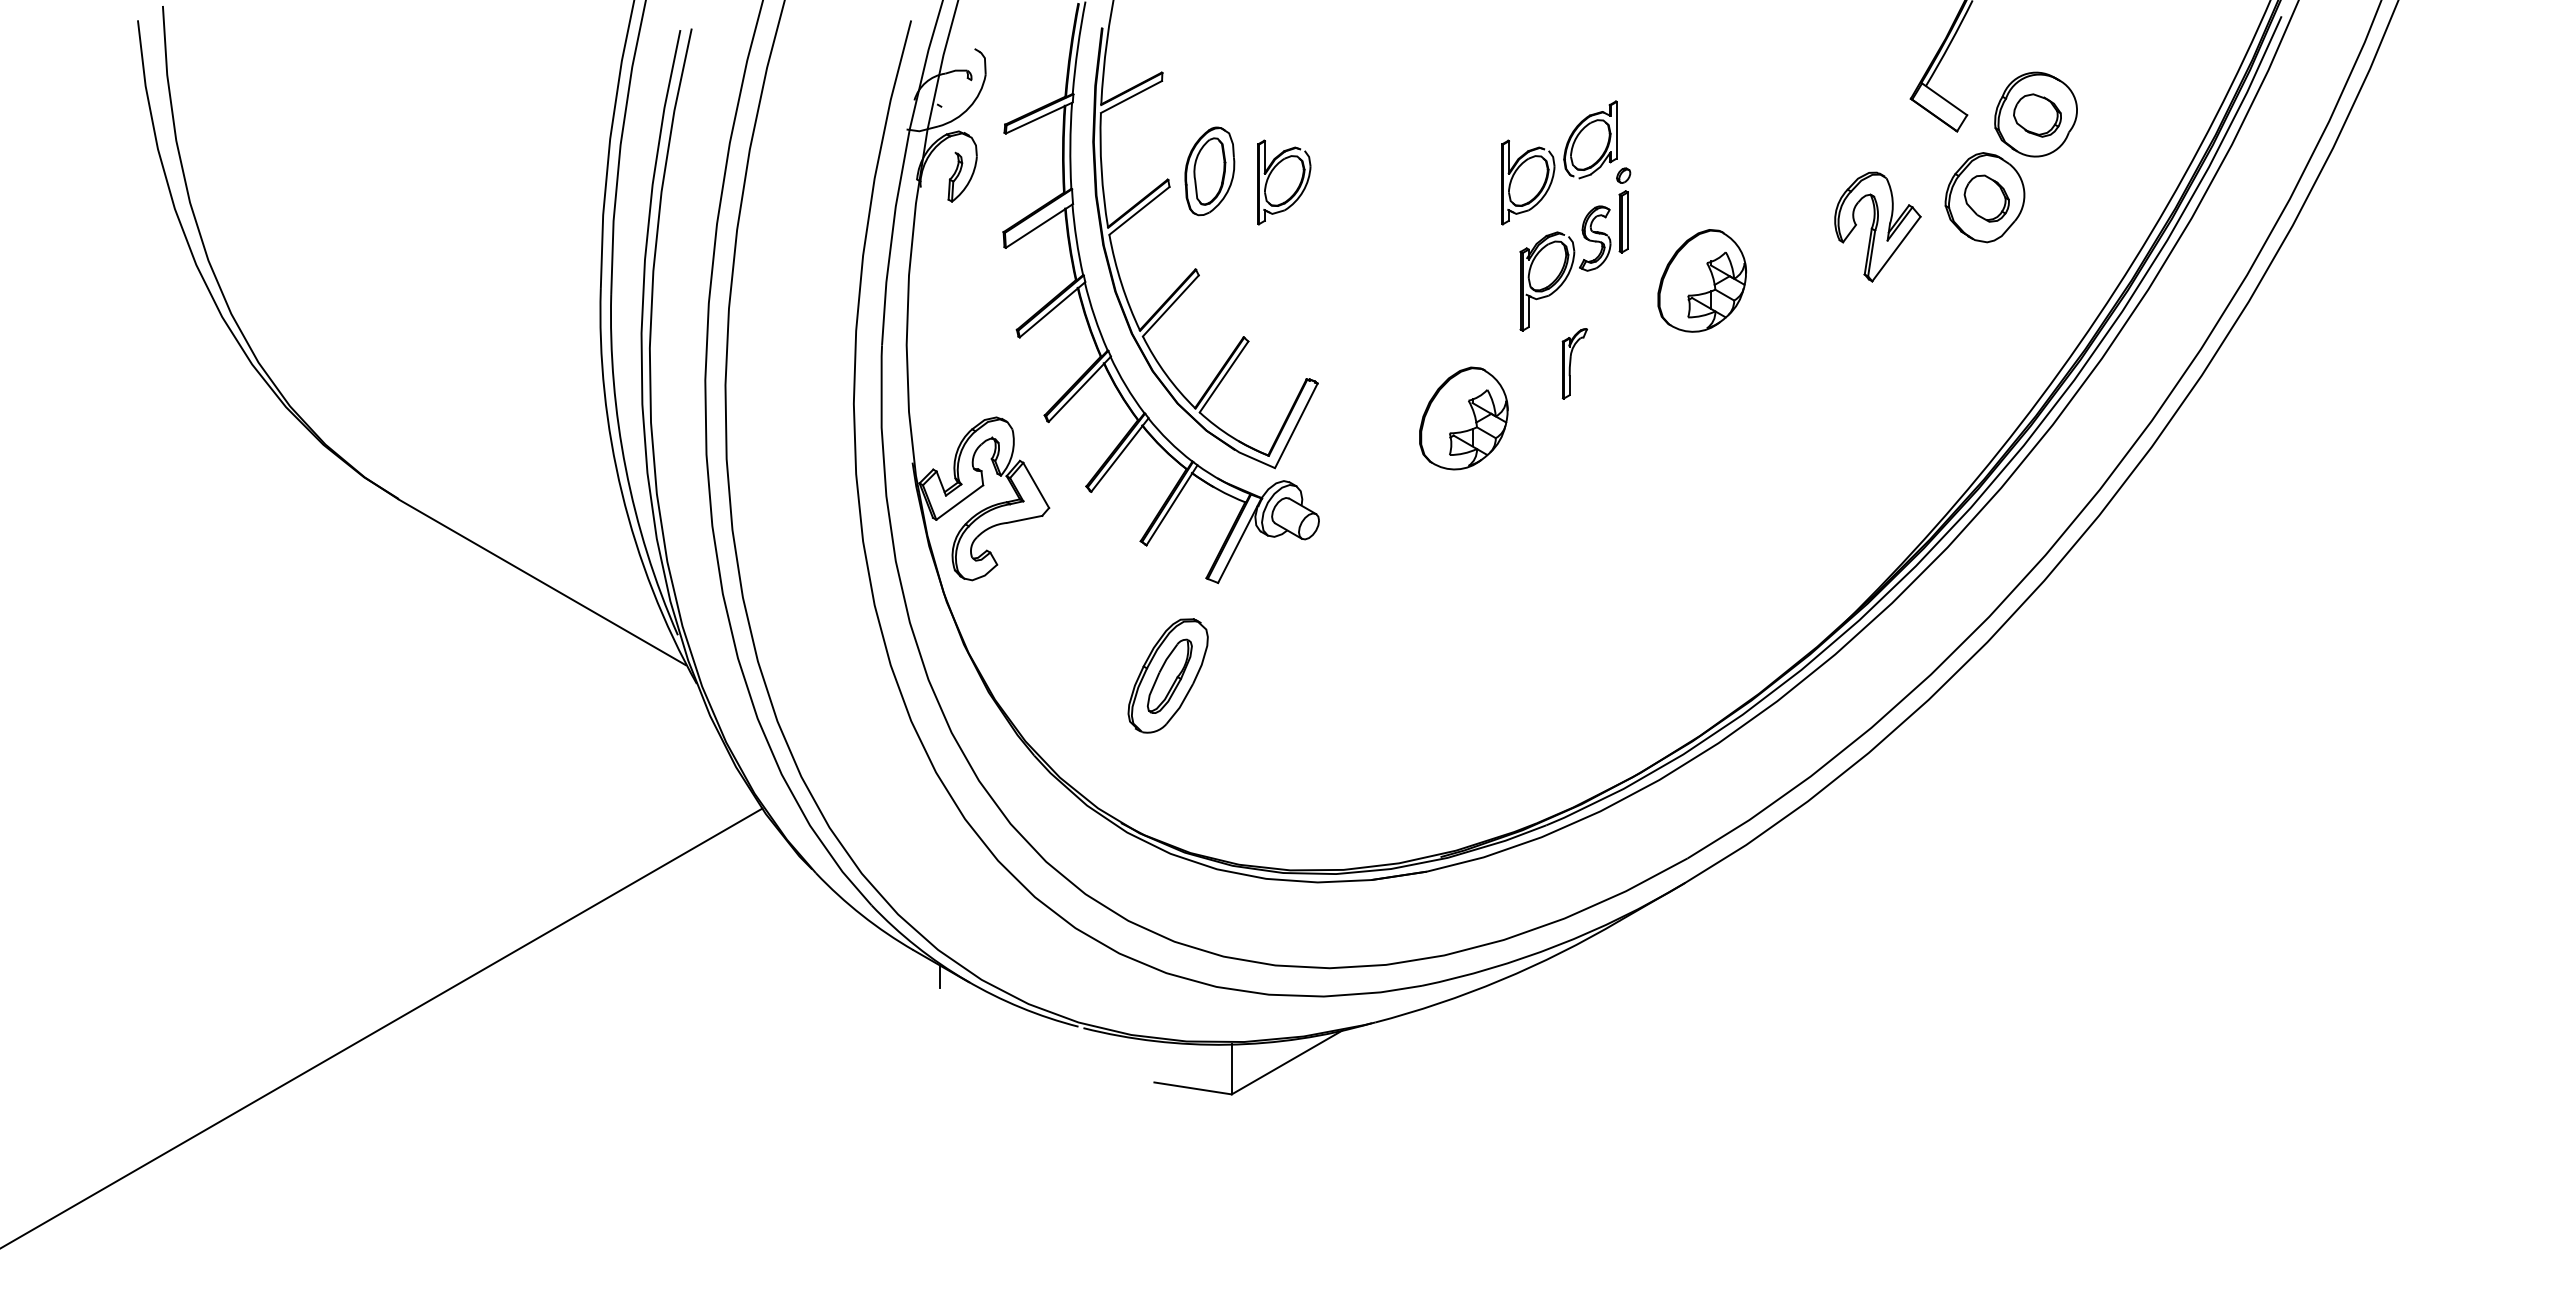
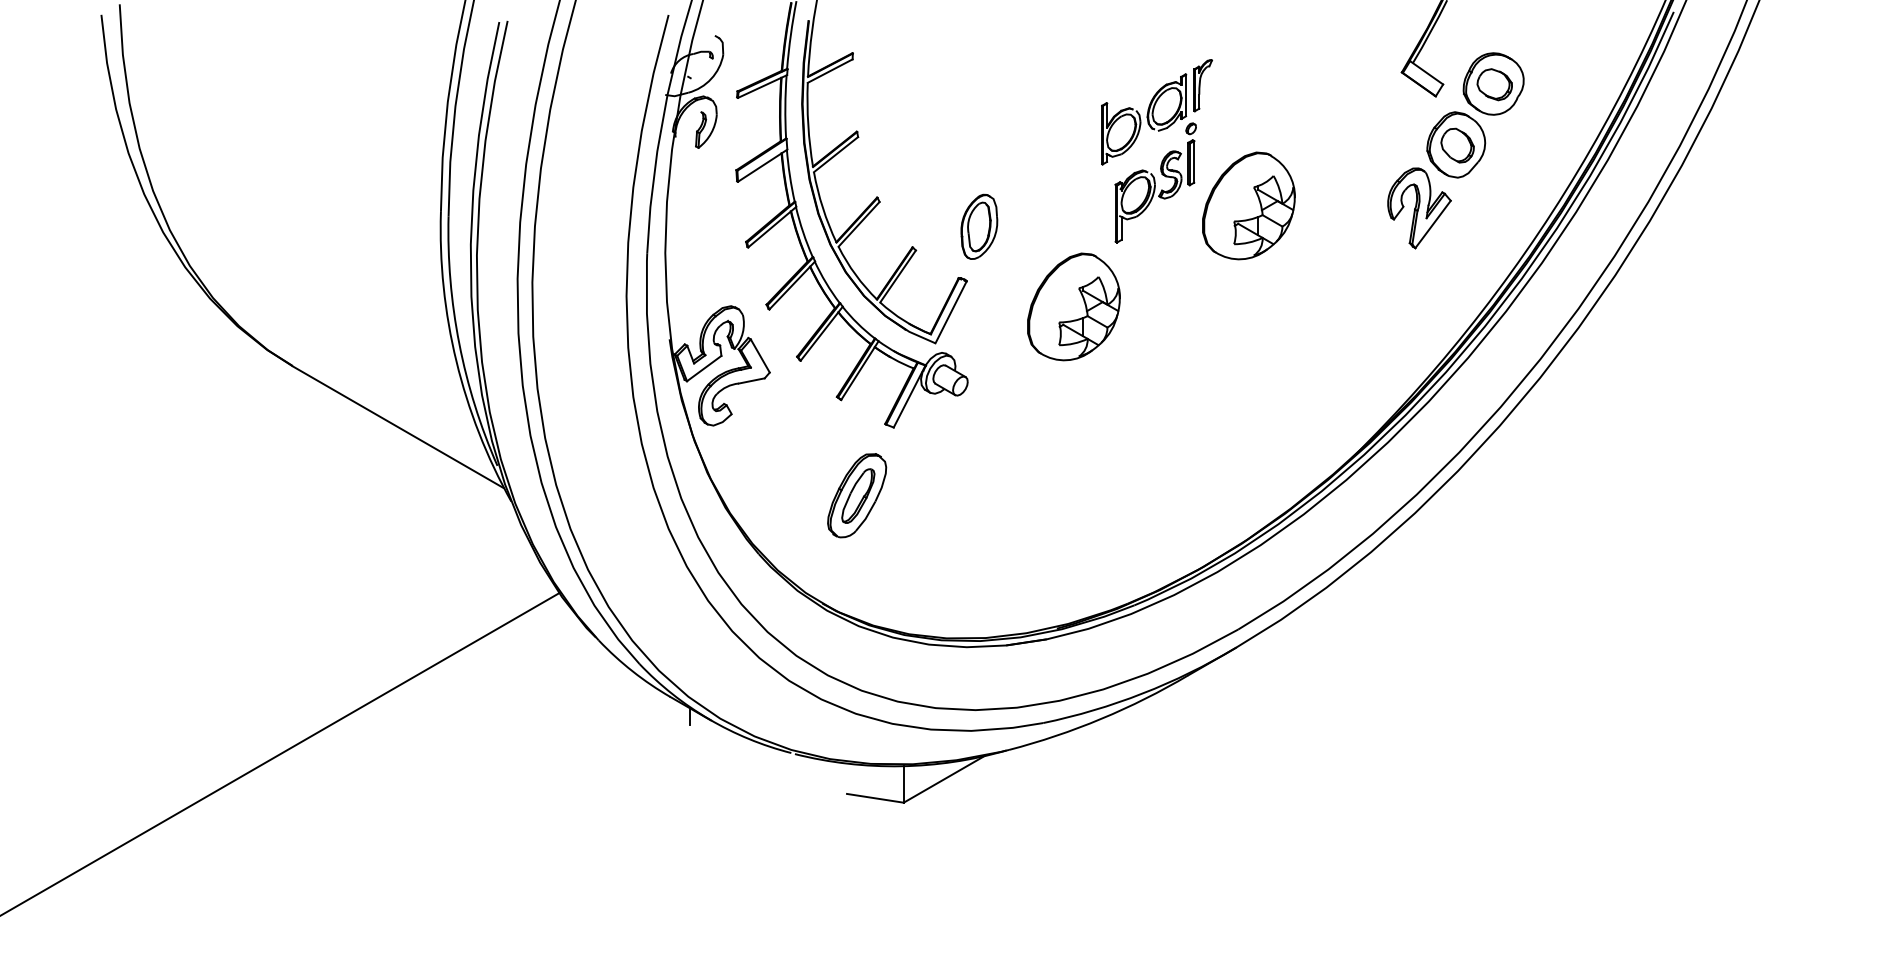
part: (1209, 171) -> (979, 226), moved
part: (1284, 182) -> (942, 133), removed
part: (1877, 226) -> (1419, 207), moved
part: (1701, 280) -> (1248, 205), size x1.43
part: (1574, 363) -> (1202, 85), moved
part: (1463, 418) -> (1073, 306), size x1.43

